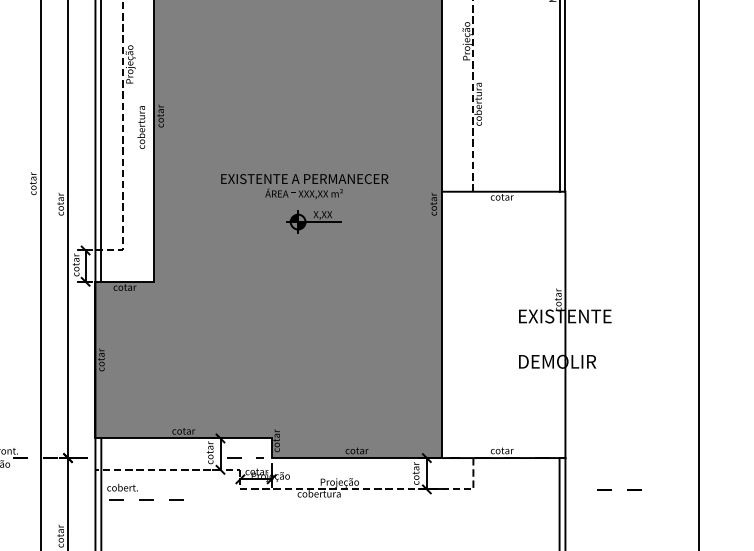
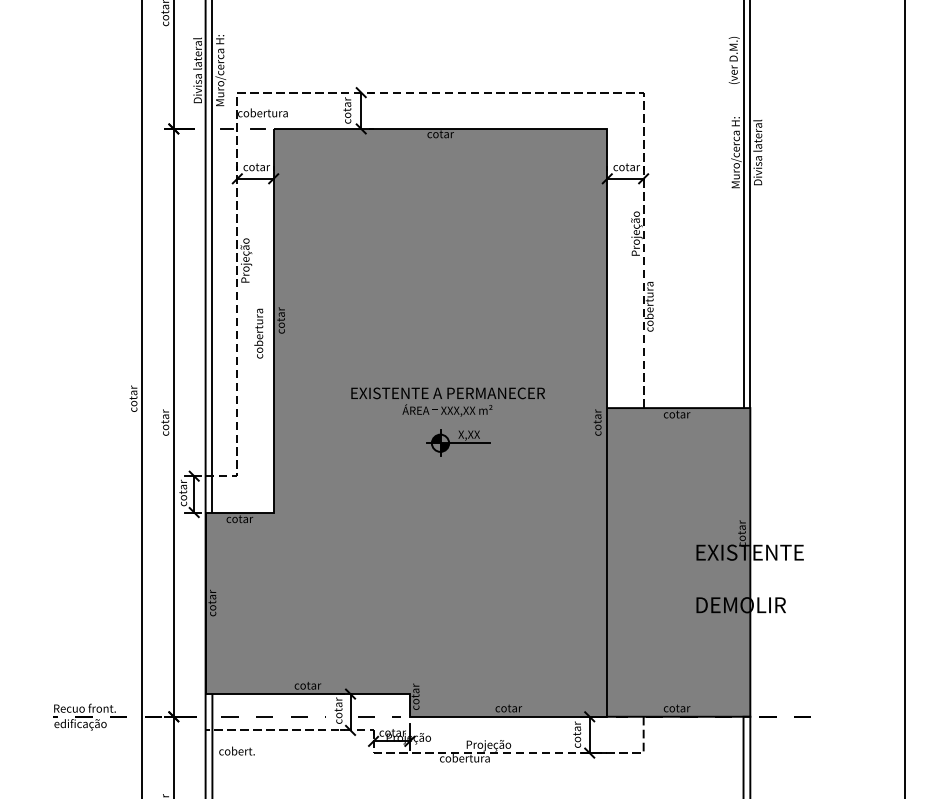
fill: (503, 324) -> (678, 562), added
line: (612, 489) -> (776, 716), moved
line: (153, 500) -> (272, 716), moved

